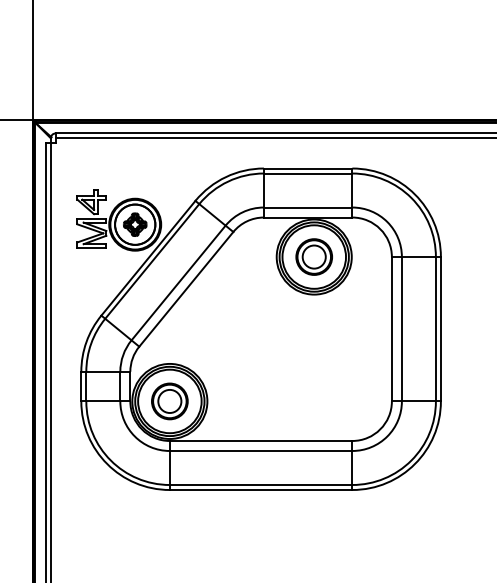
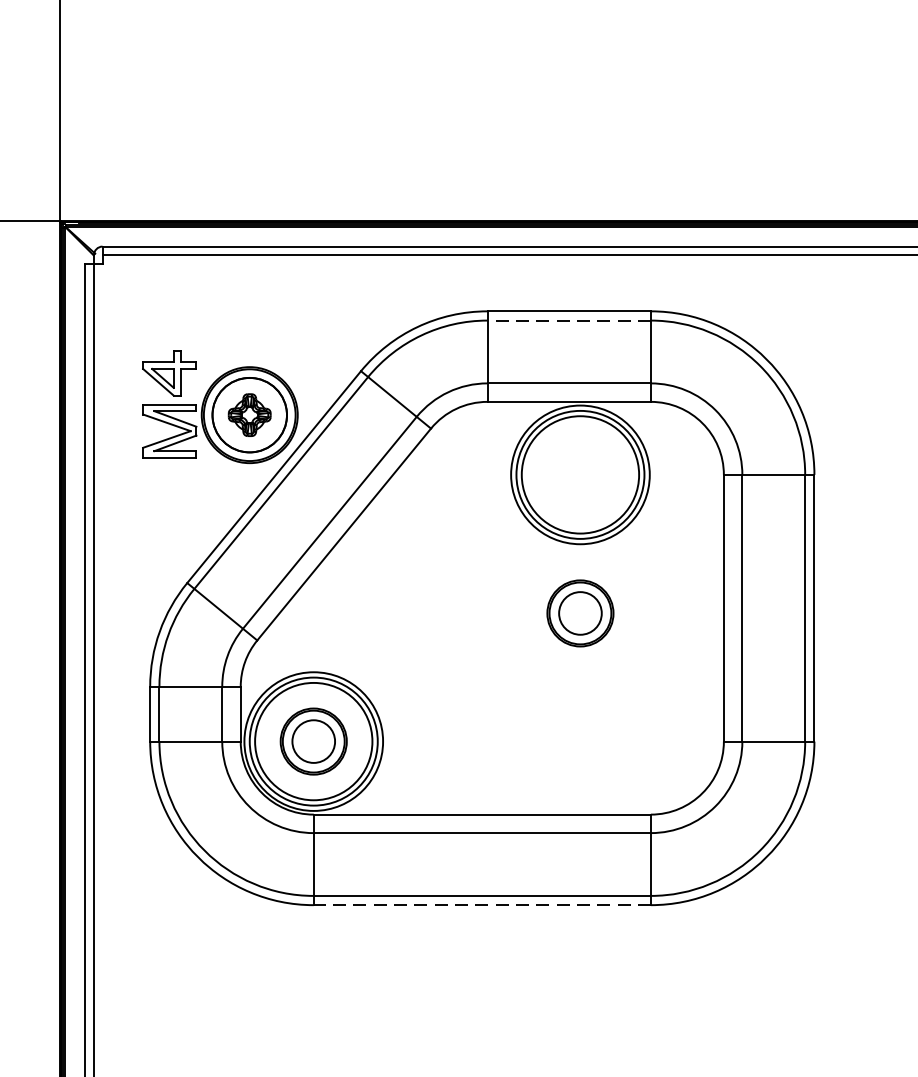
line: (307, 173) -> (567, 320), solid -> dashed
part: (313, 256) -> (579, 612), moved
line: (260, 490) -> (481, 906), solid -> dashed

